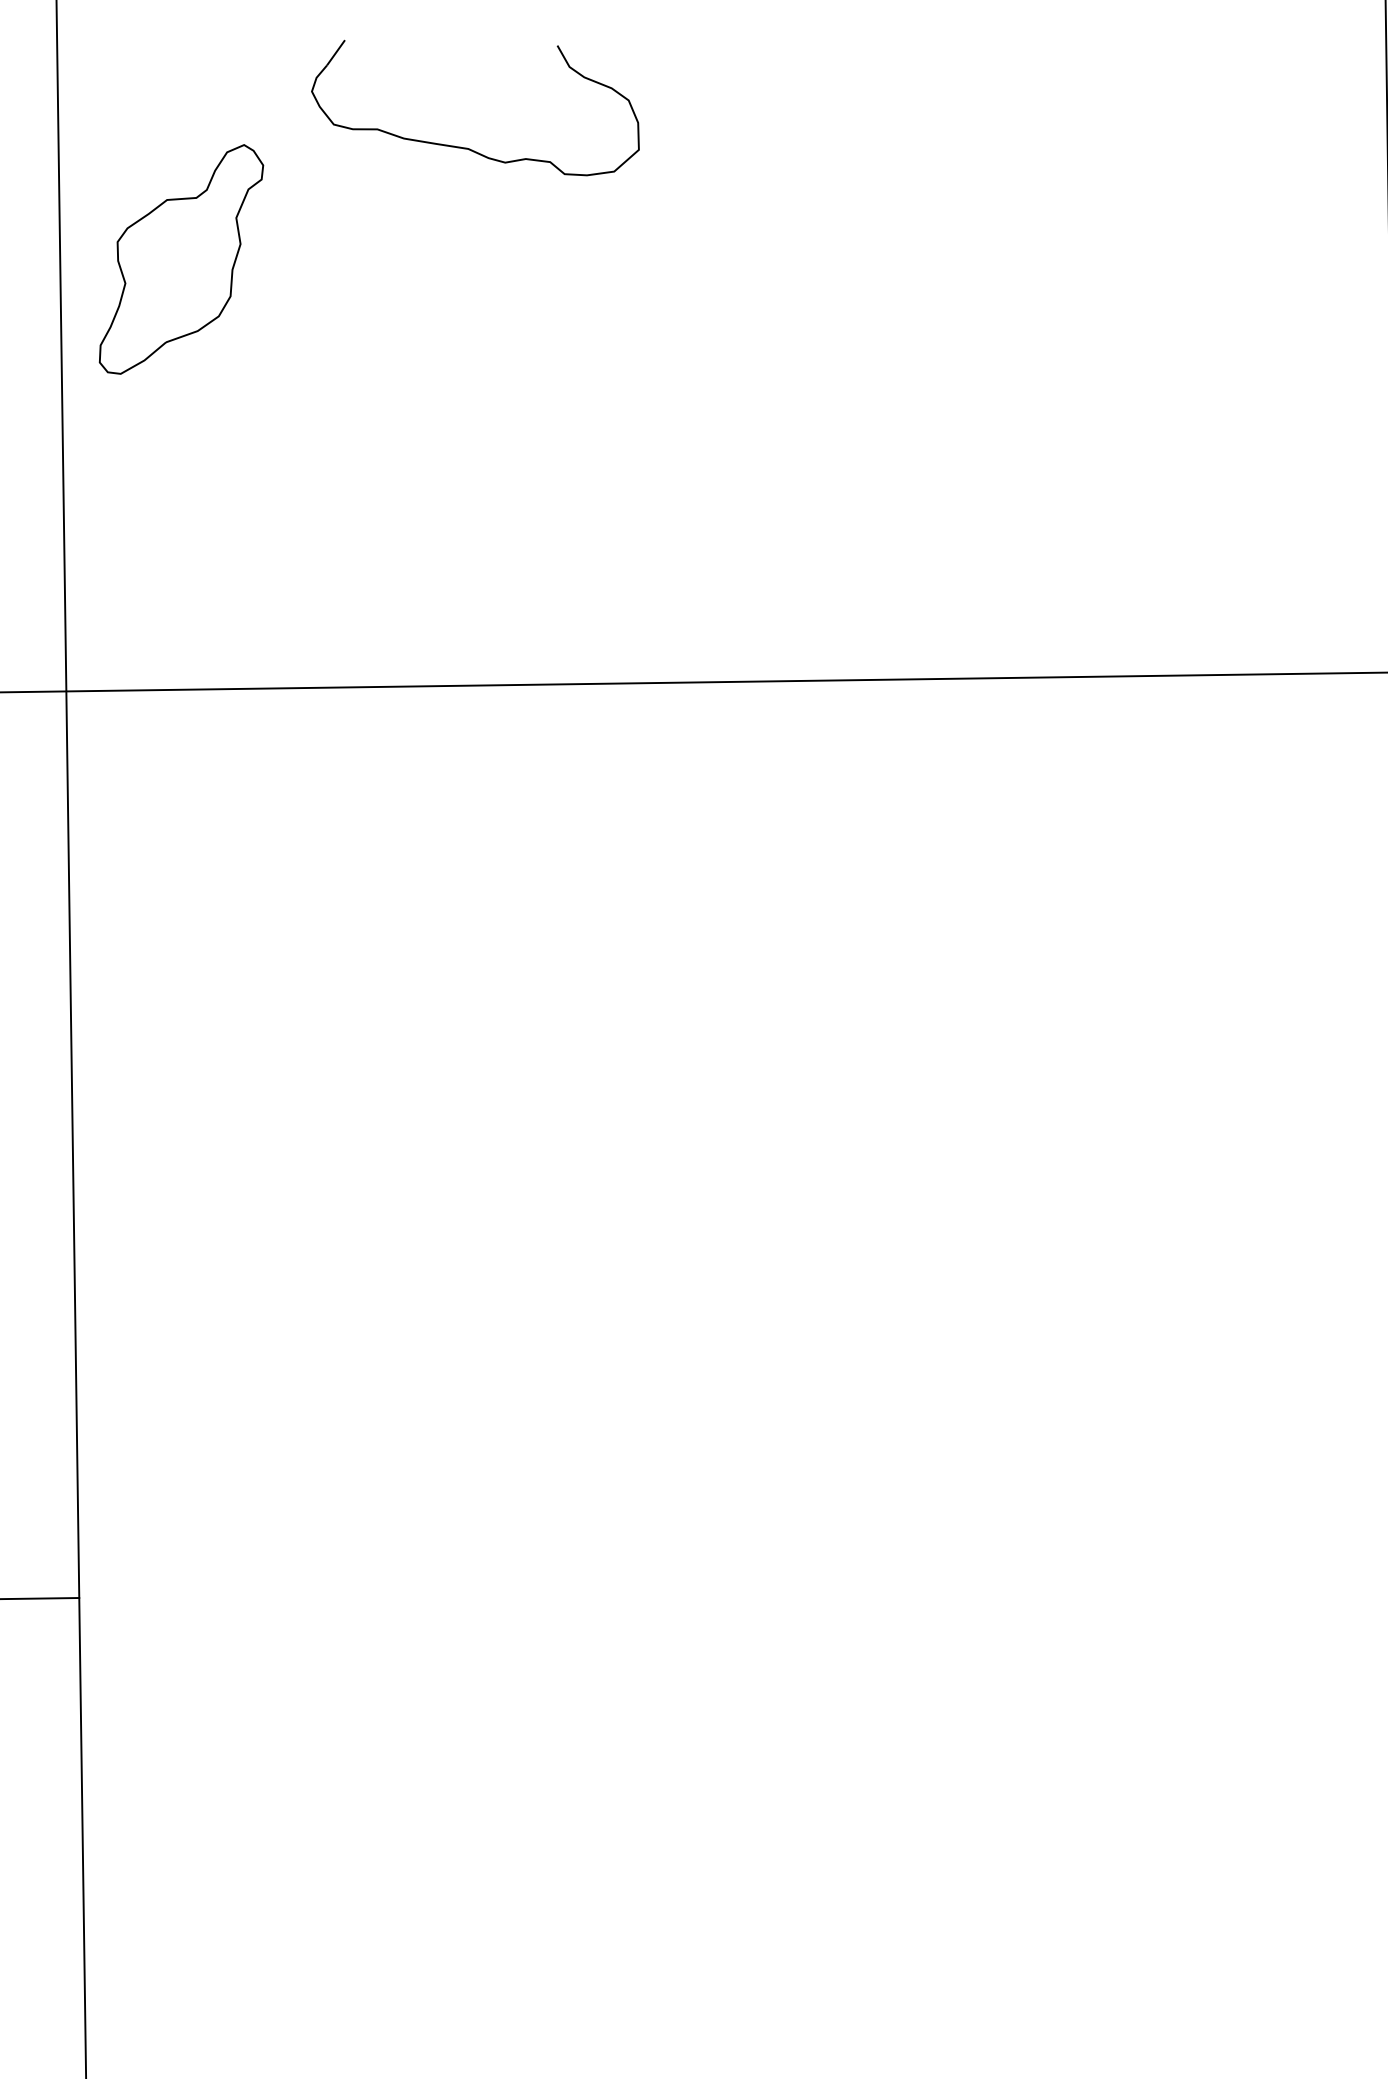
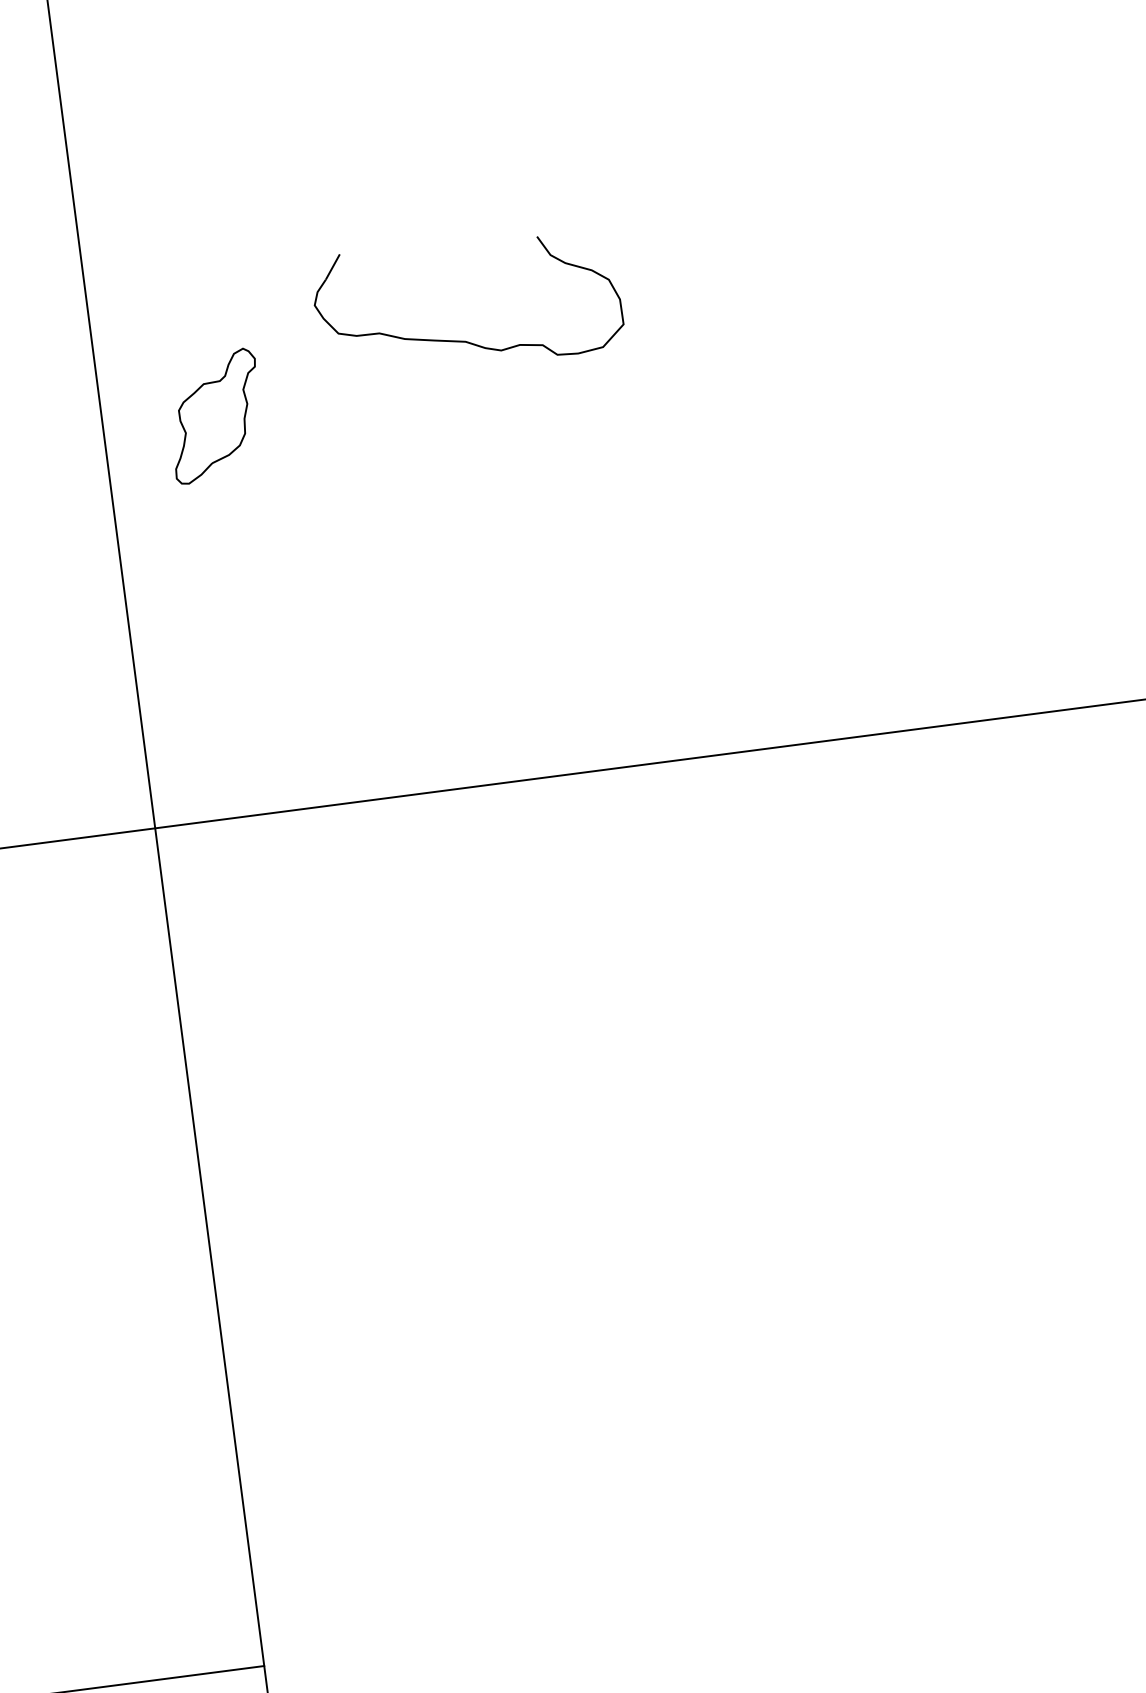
part: (467, 147) -> (464, 340), moved
part: (181, 259) -> (215, 416), size x0.6

